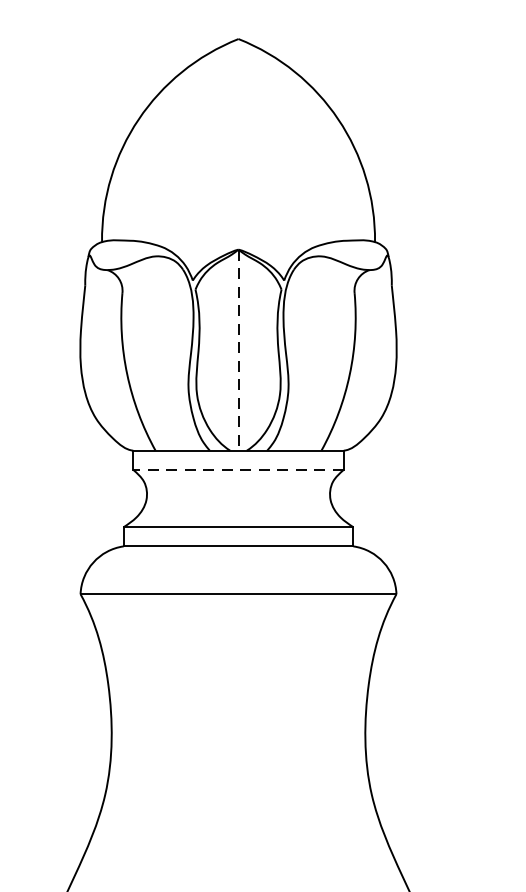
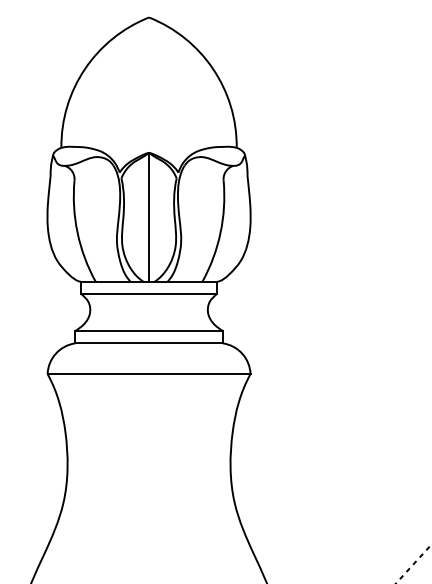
line: (239, 350) -> (149, 217), dashed -> solid
line: (239, 470) -> (149, 294), dashed -> solid

